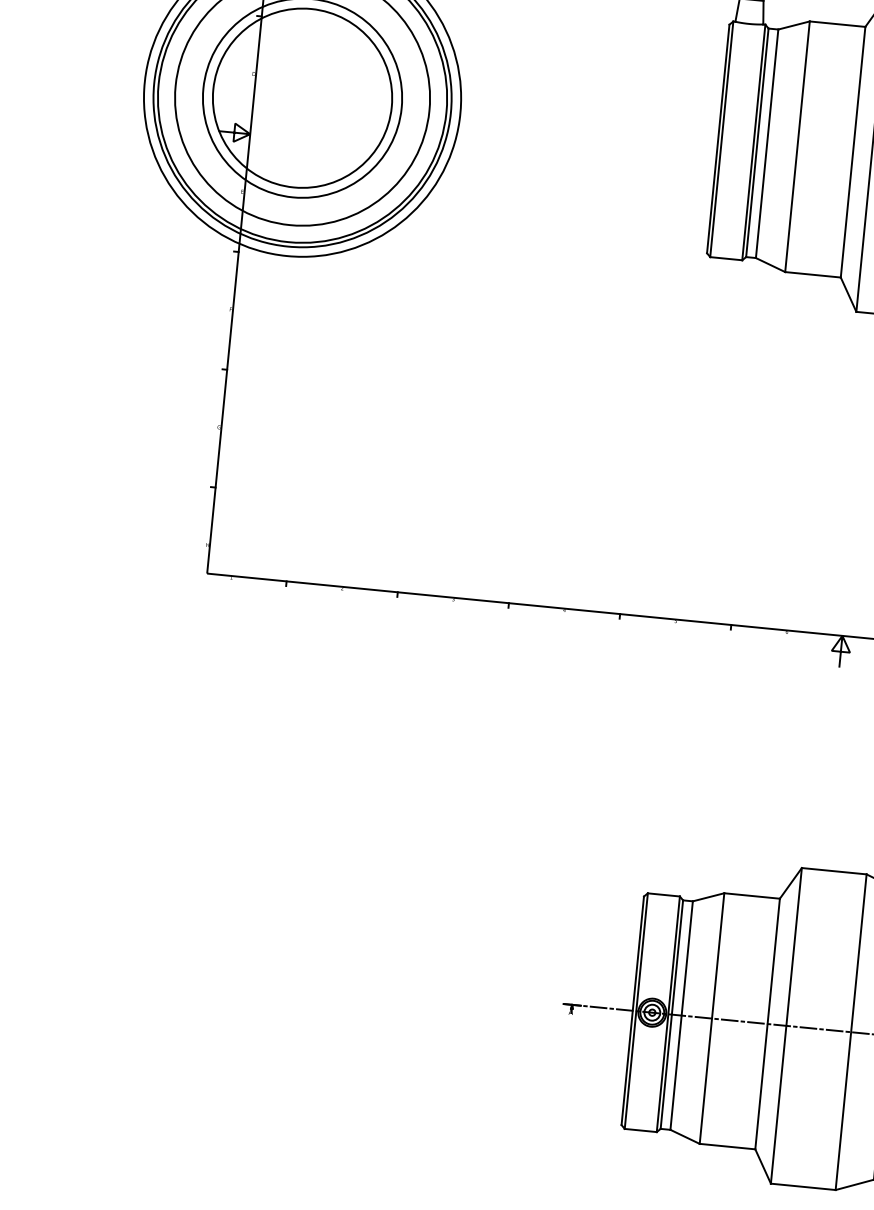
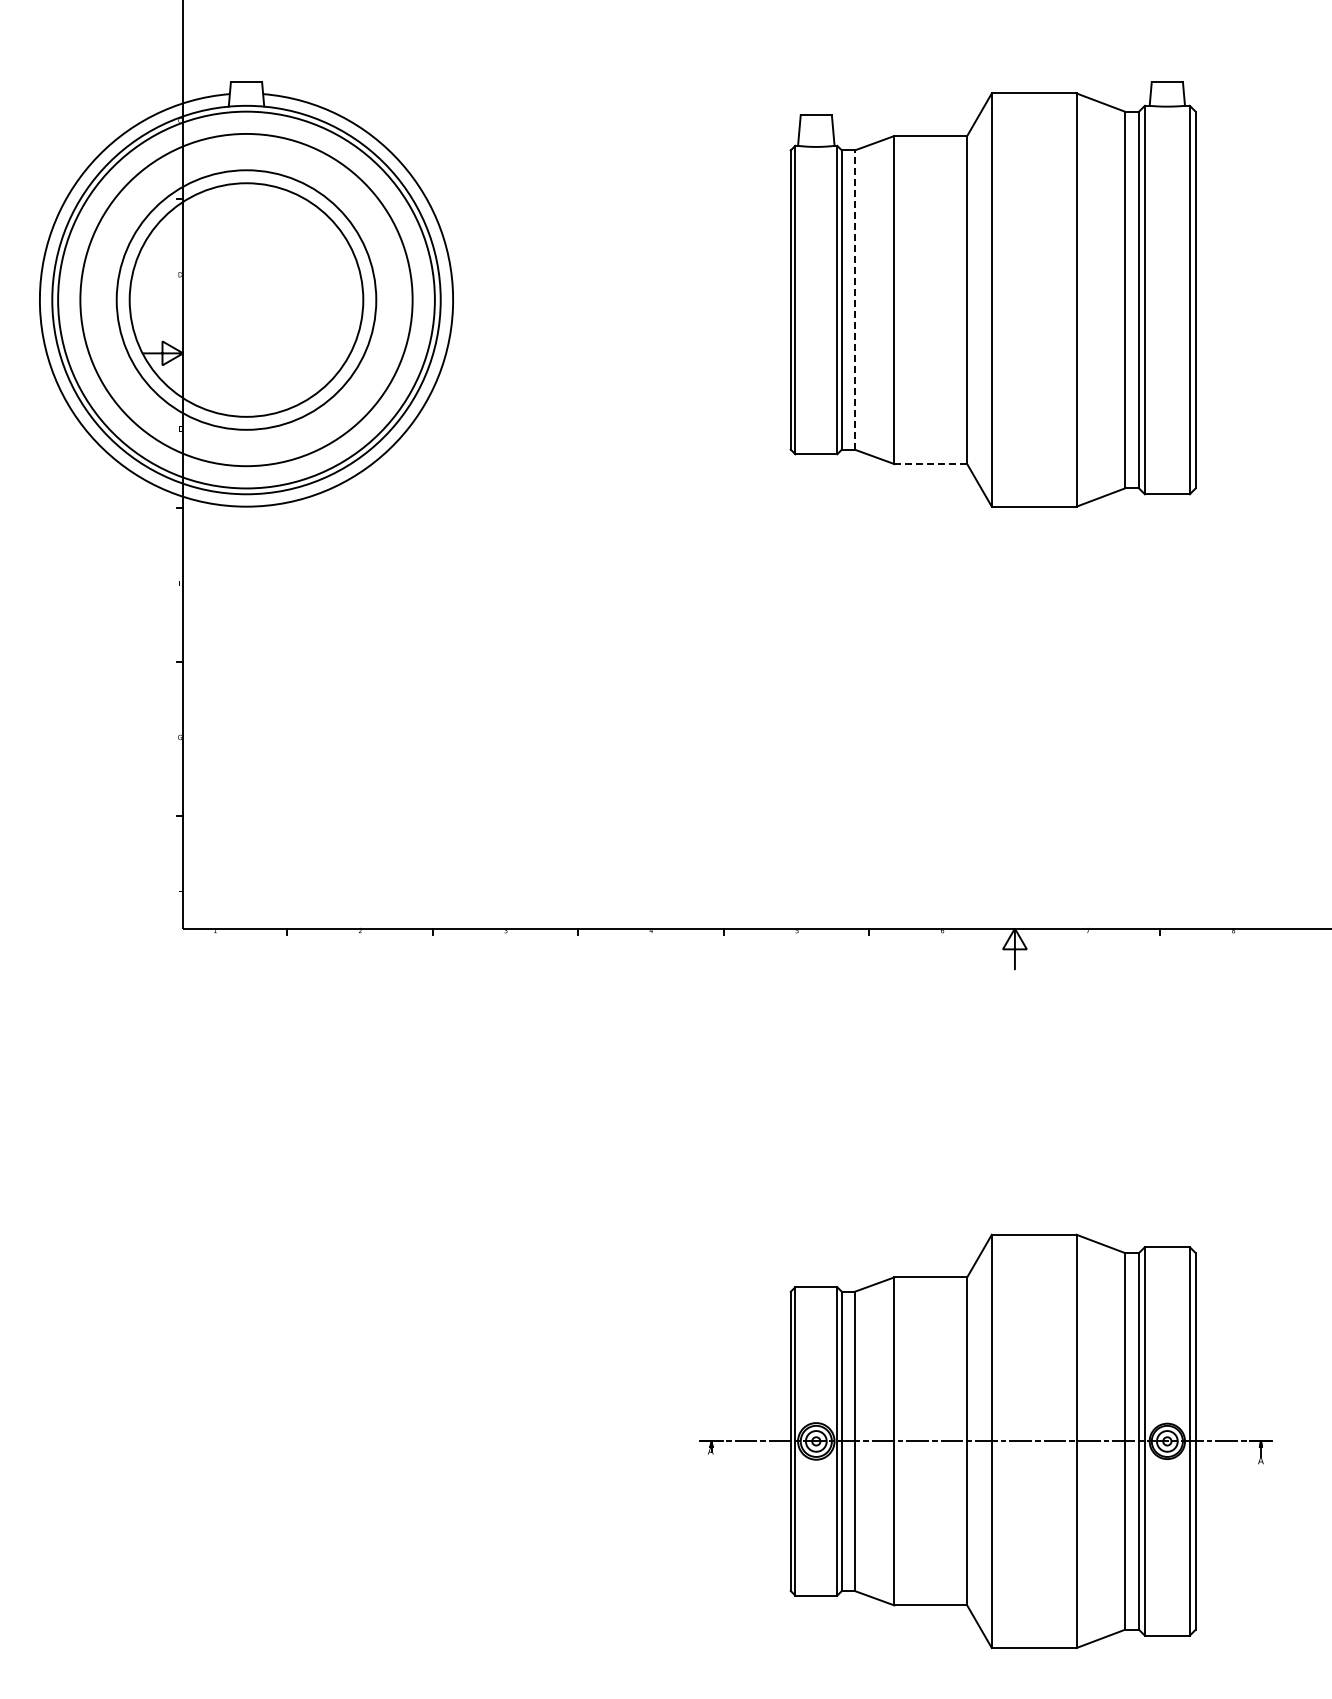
line: (766, 144) -> (854, 300), solid -> dashed
line: (813, 275) -> (931, 464), solid -> dashed

